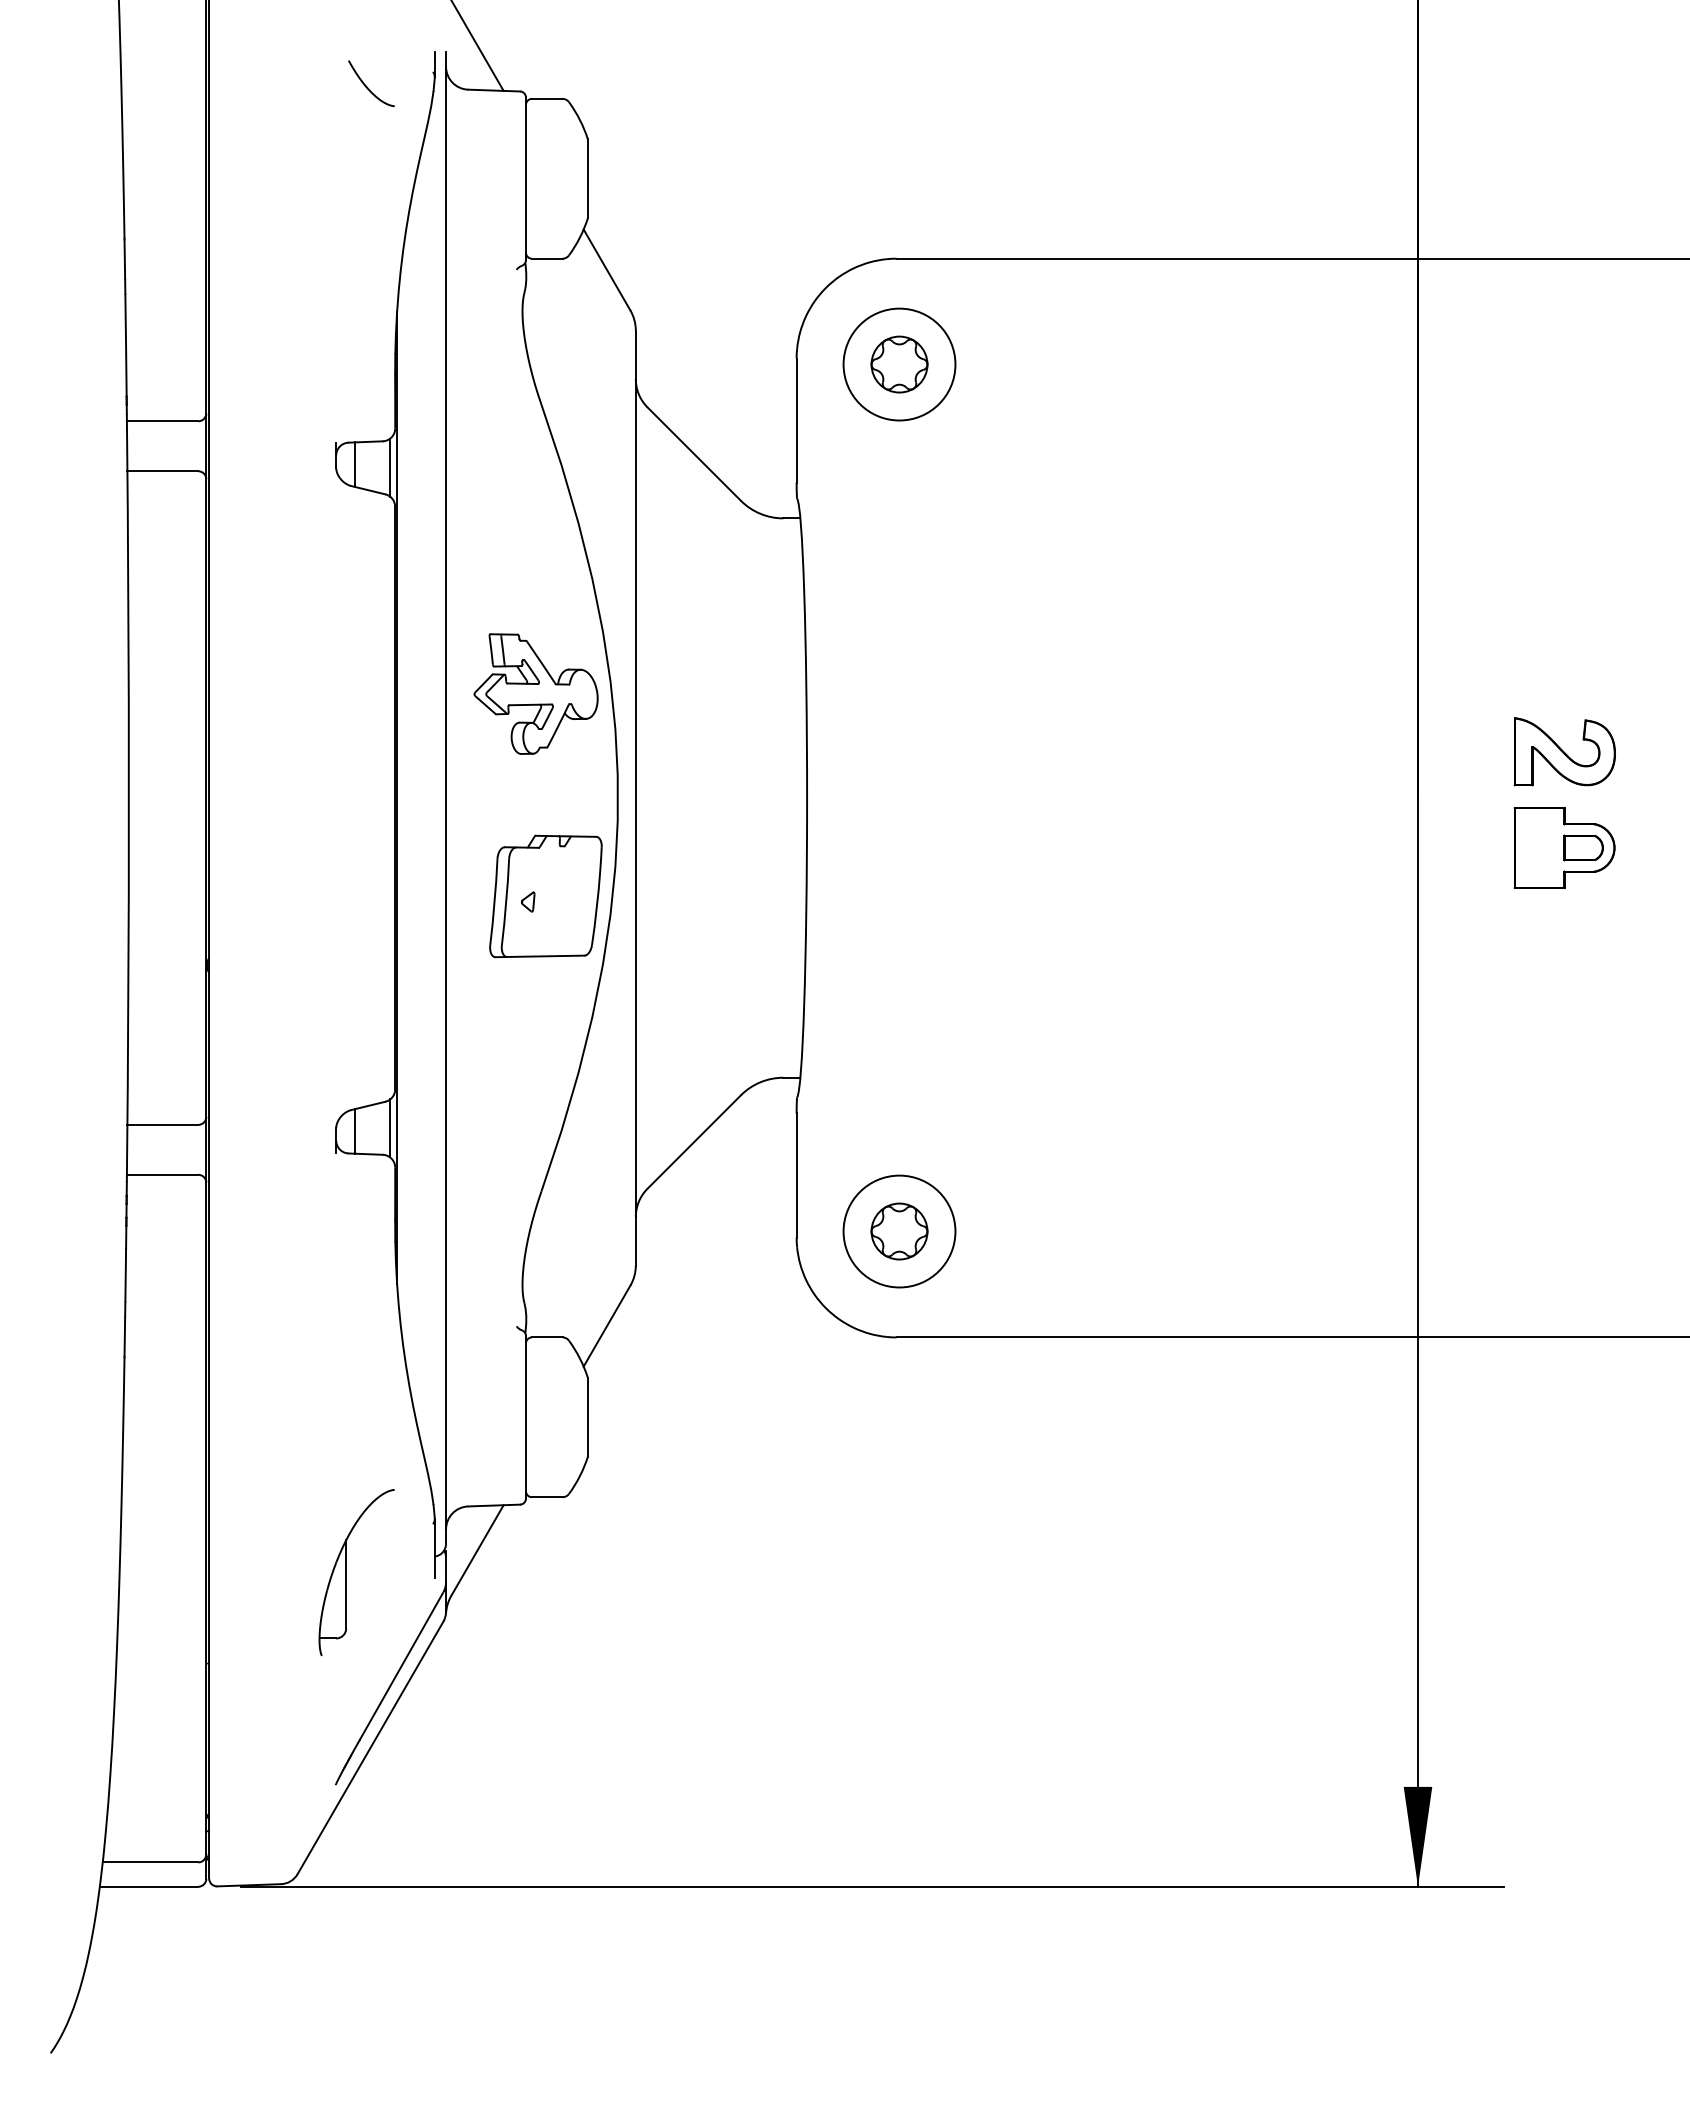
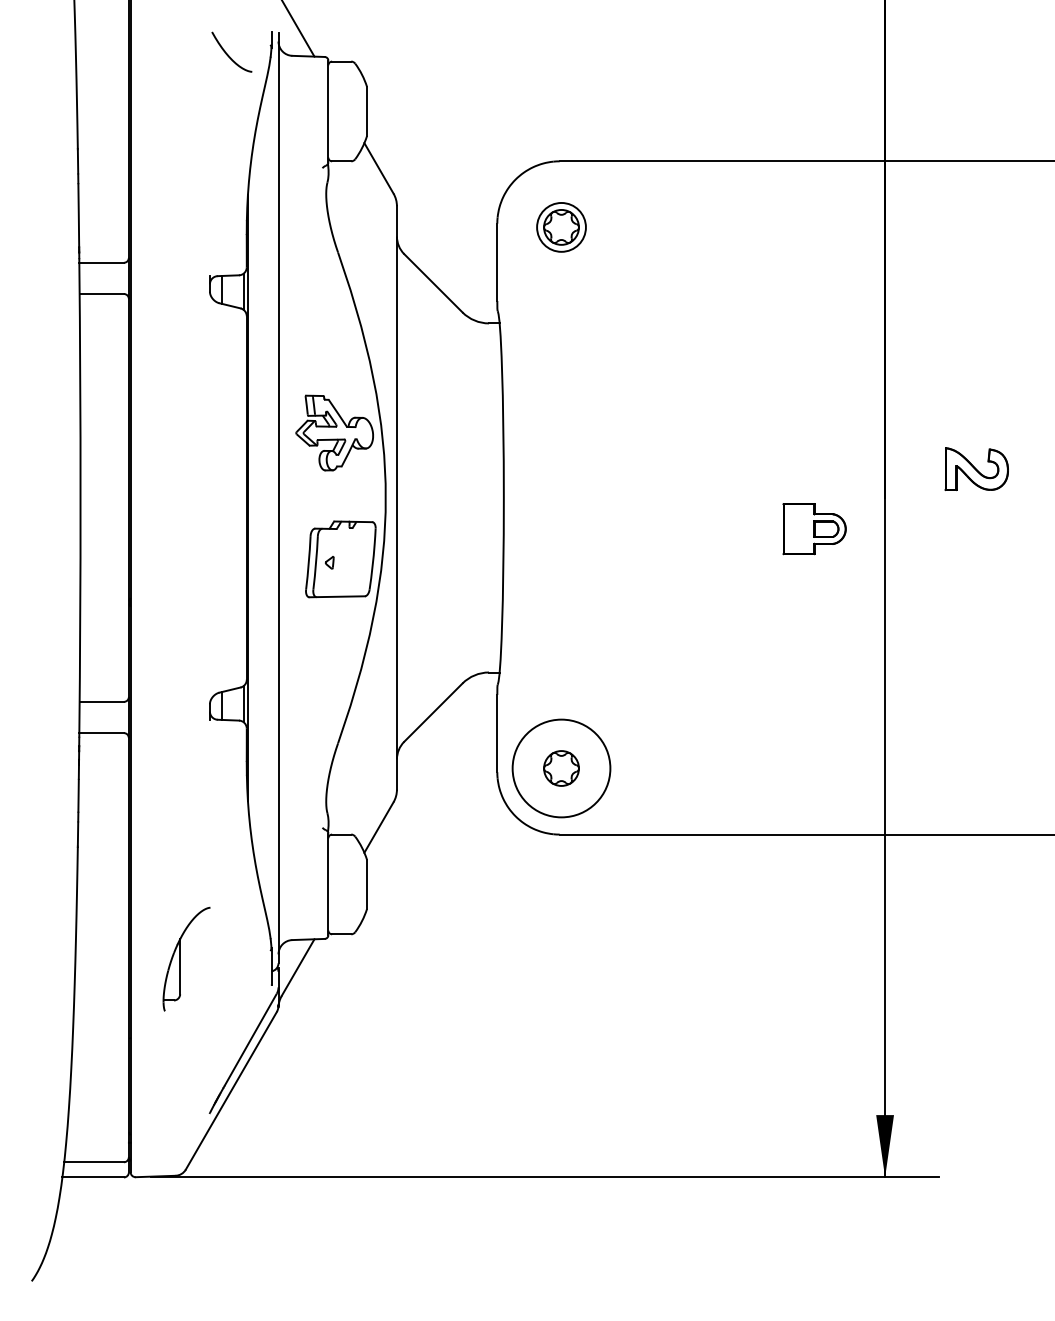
part: (370, 82) -> (231, 51), size x1.4
circle: (899, 364) -> (561, 227), size x0.7
part: (1564, 848) -> (814, 529), moved
circle: (899, 1231) -> (561, 768), size x1.4
part: (356, 1571) -> (186, 958), moved

